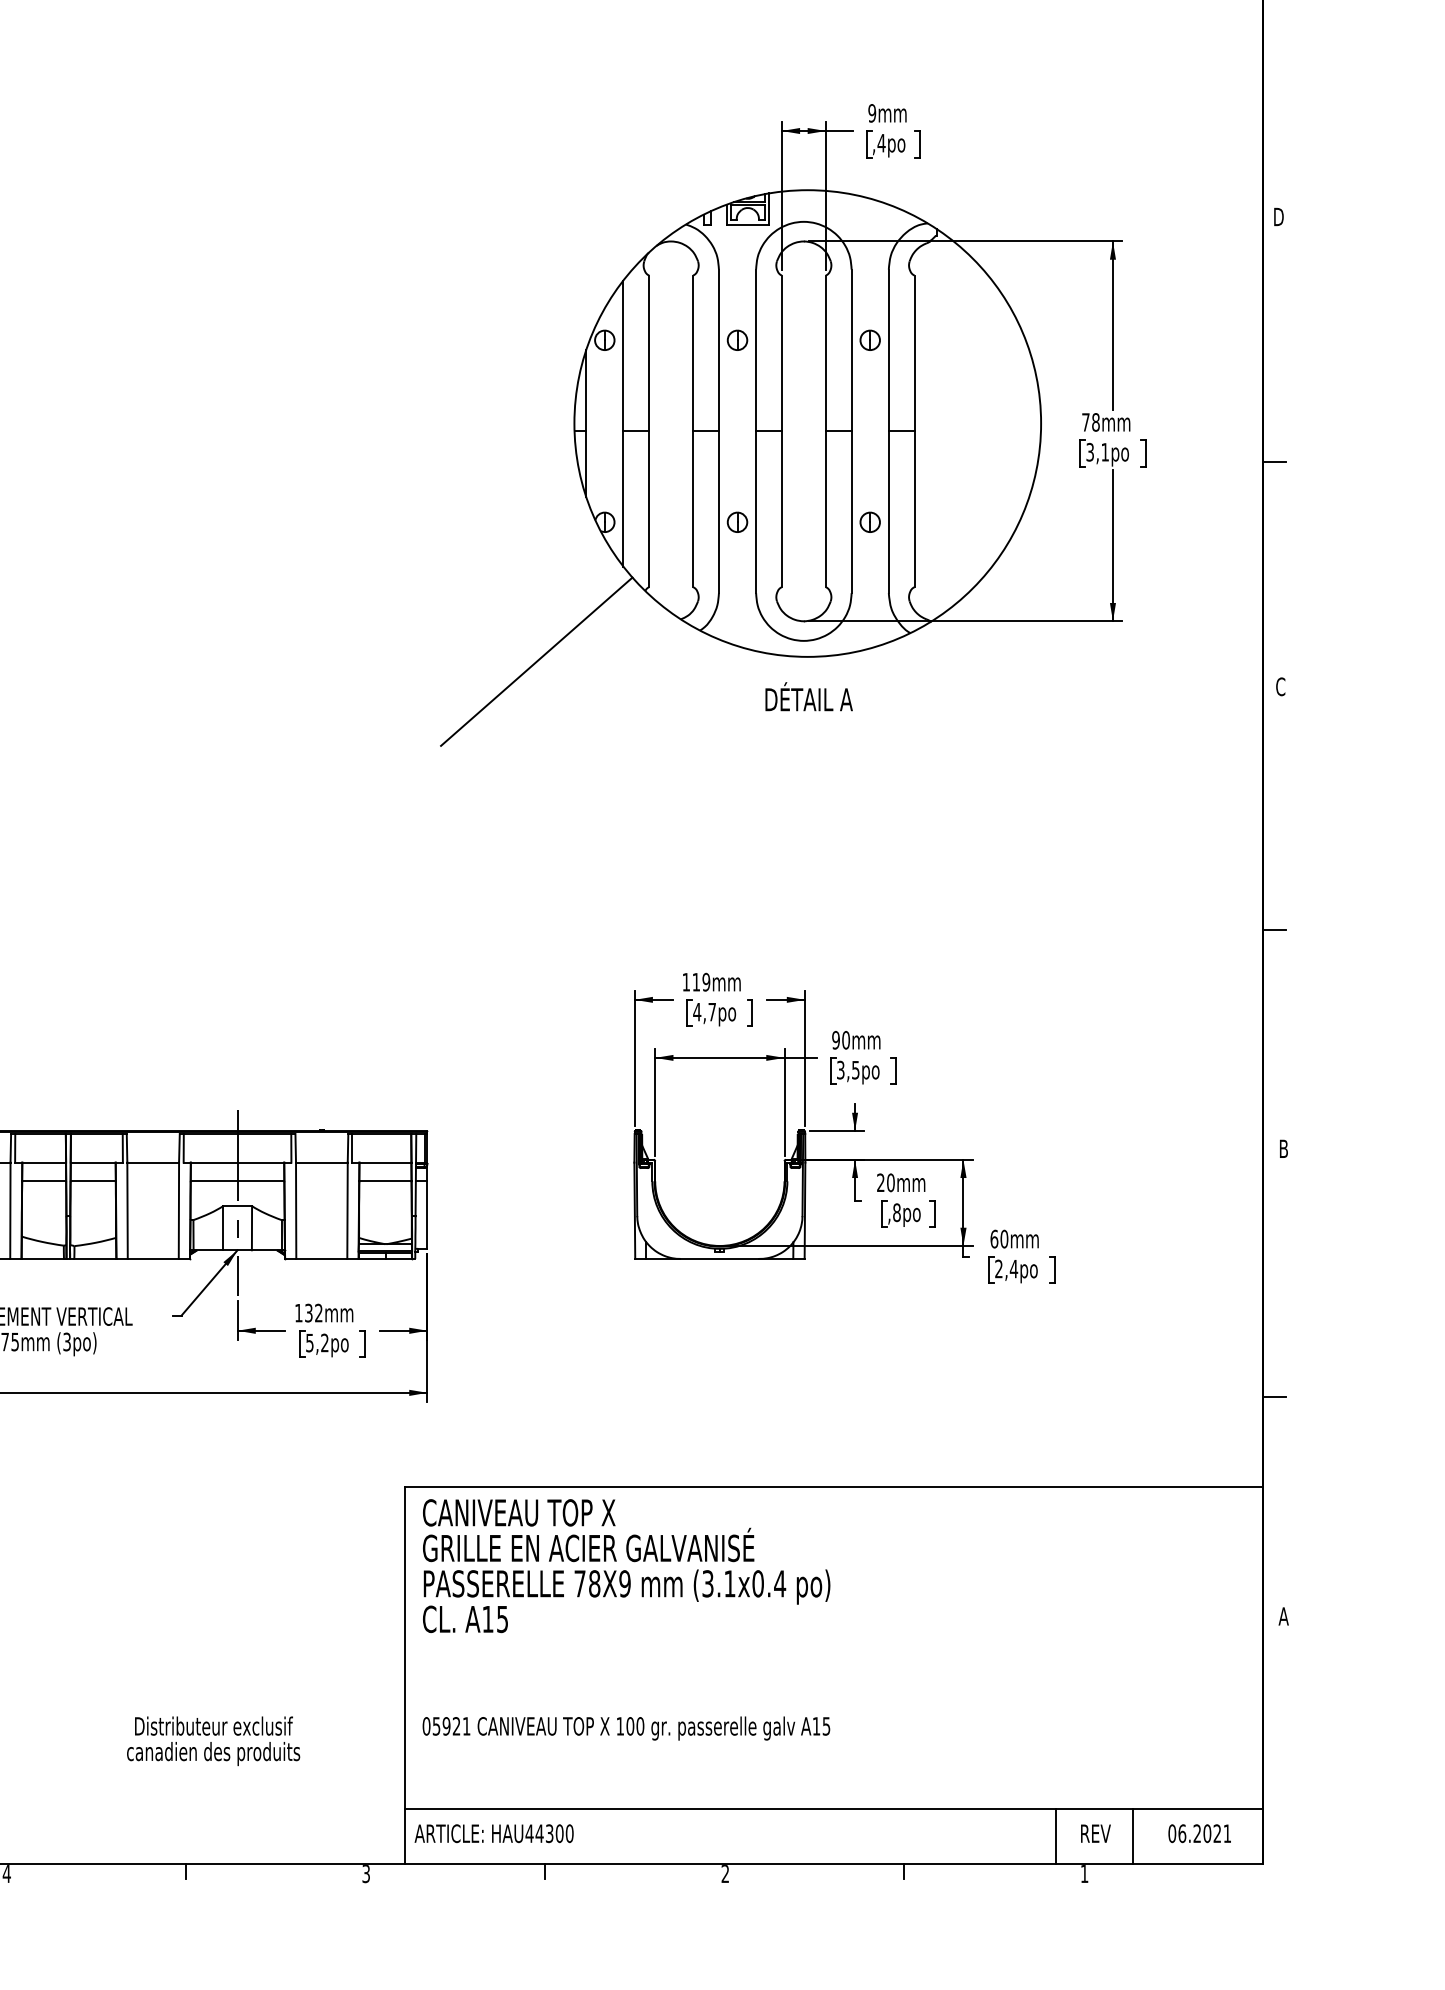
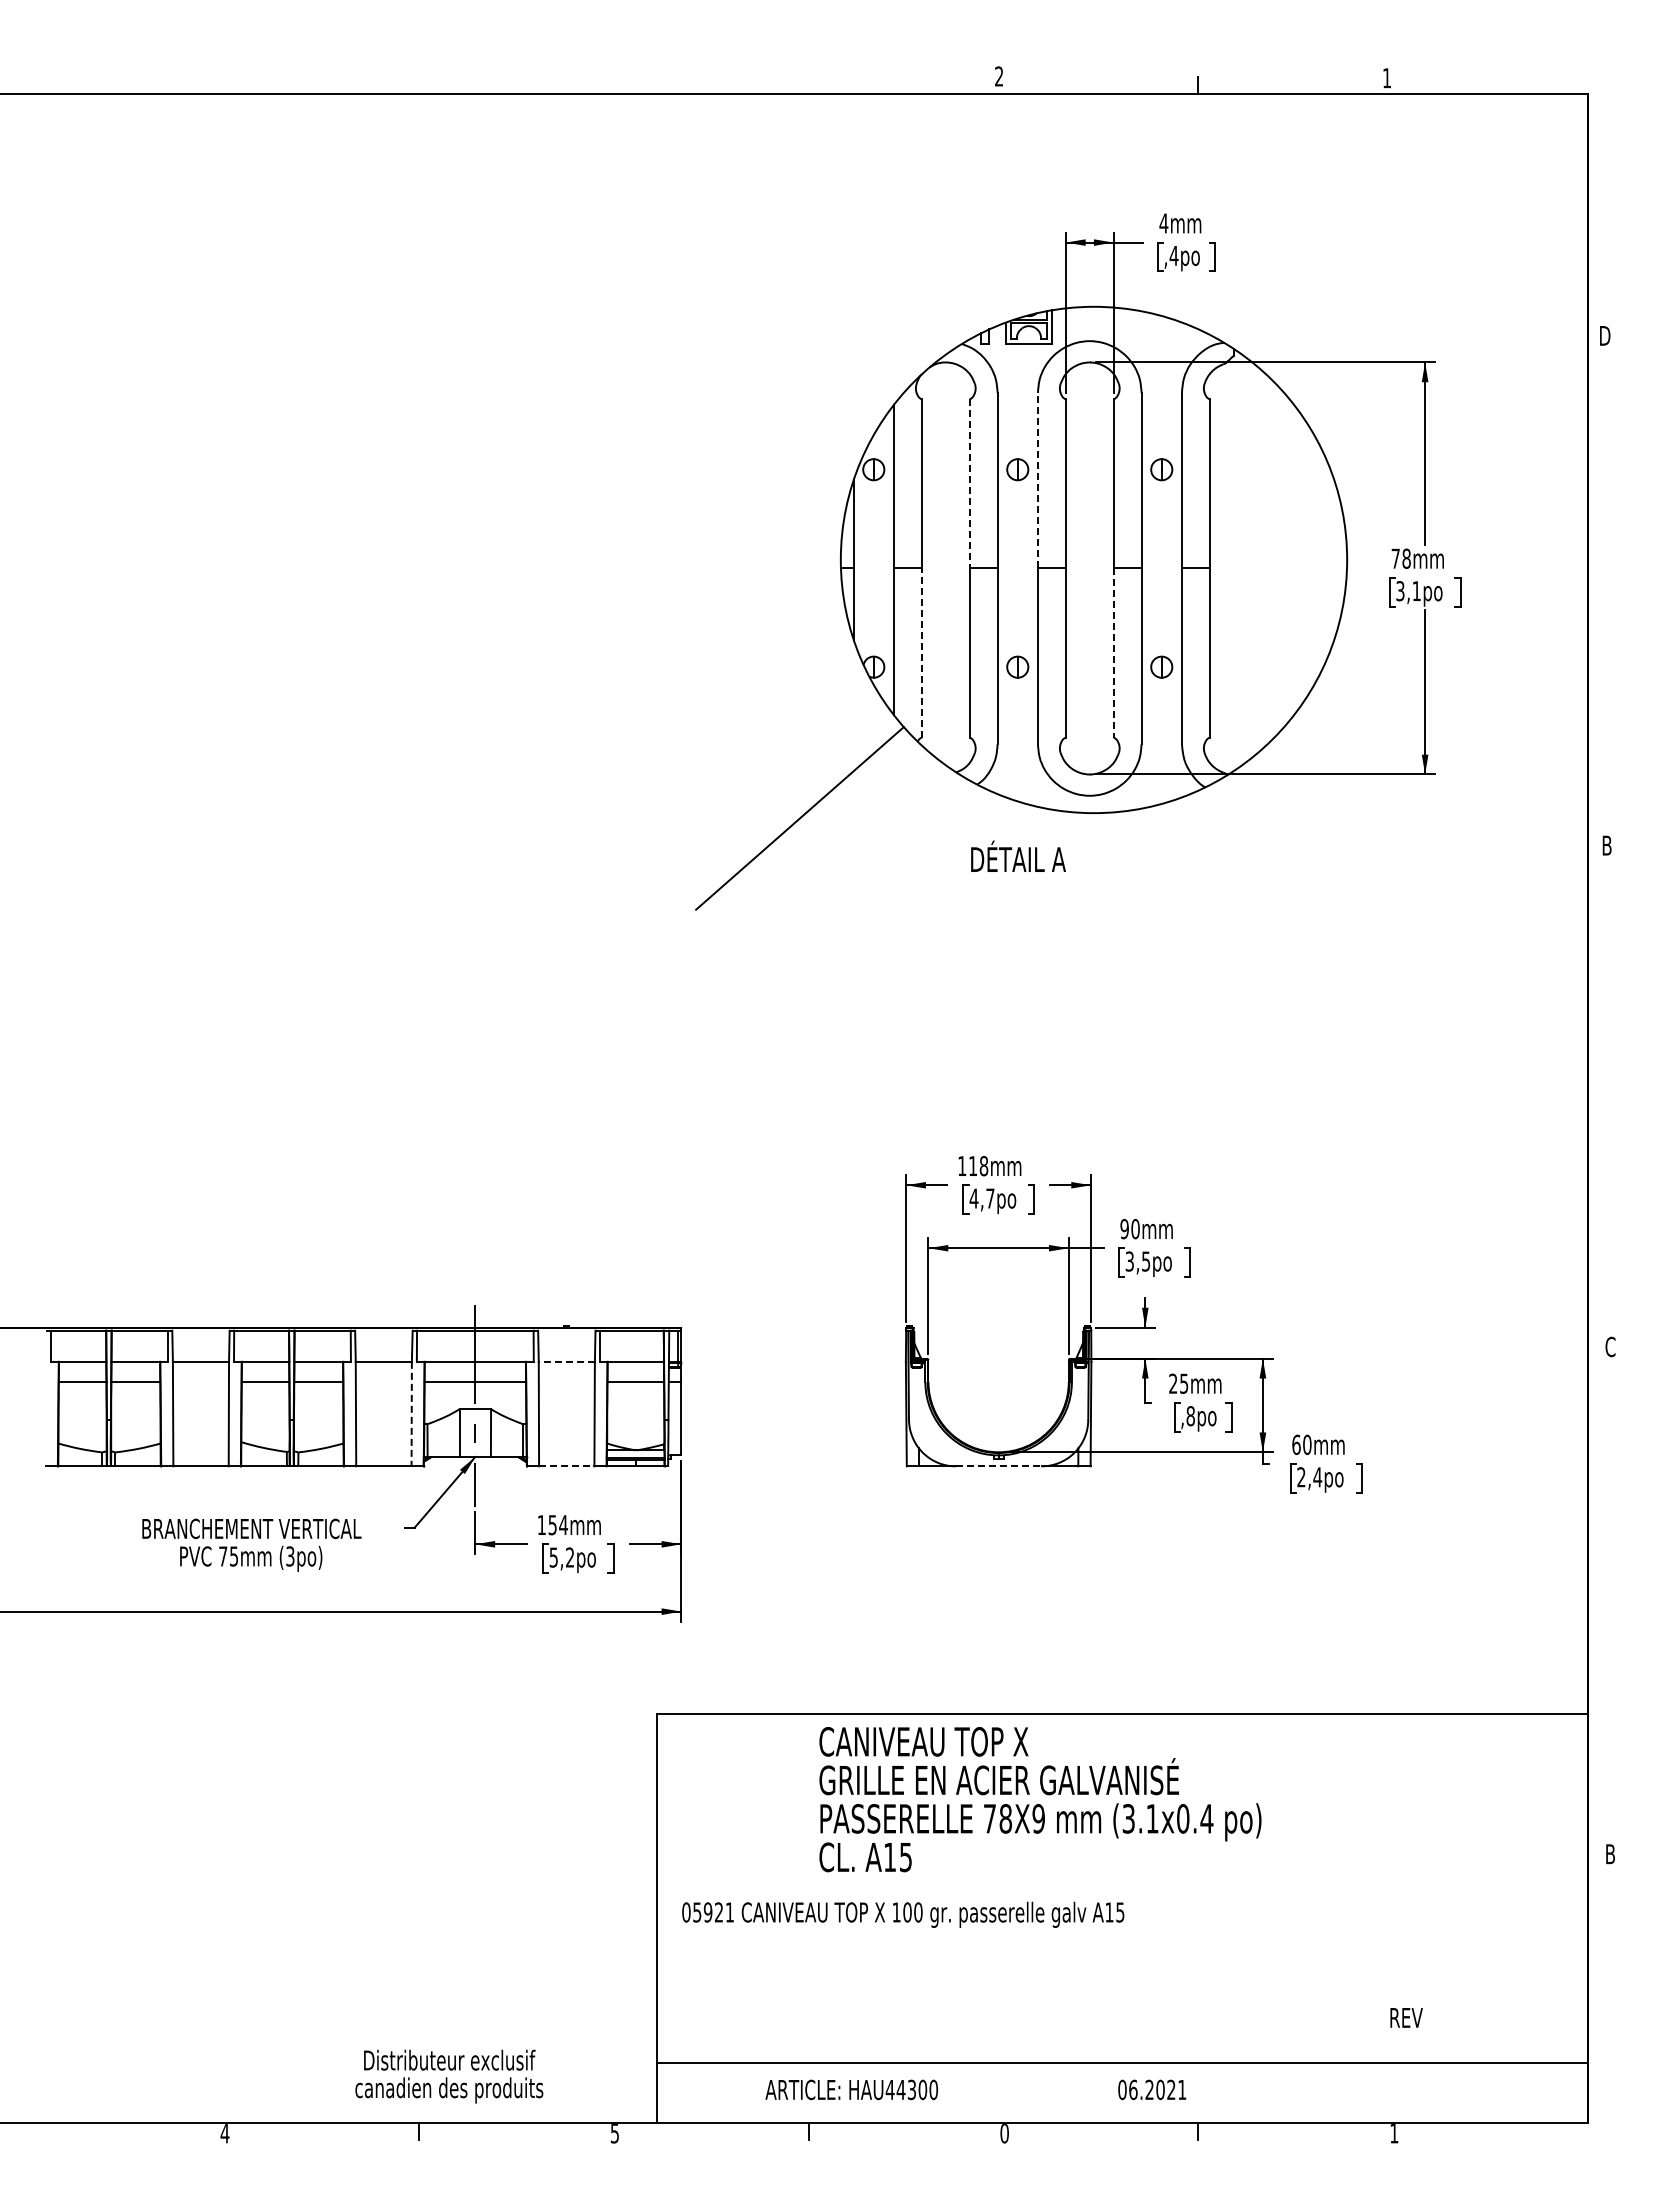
text: (871, 113) -> (1163, 223), 9mm -> 4mm
line: (755, 350) -> (1037, 480), solid -> dashed
line: (693, 353) -> (969, 483), solid -> dashed
line: (1274, 461) -> (1600, 601), removed
line: (648, 509) -> (921, 653), solid -> dashed
line: (825, 509) -> (1113, 653), solid -> dashed
text: (1281, 686) -> (1607, 845), C -> B
text: (809, 695) -> (1018, 855), moved
line: (1274, 930) -> (1600, 1109), removed
text: (705, 982) -> (983, 1166), 119mm -> 118mm
text: (1283, 1148) -> (1610, 1346), B -> C
line: (321, 1162) -> (566, 1361), solid -> dashed
text: (891, 1182) -> (1184, 1383), 20mm -> 25mm
line: (178, 1211) -> (411, 1414), solid -> dashed
line: (321, 1259) -> (566, 1466), solid -> dashed
line: (719, 1259) -> (998, 1466), solid -> dashed
text: (314, 1312) -> (558, 1524), 132mm -> 154mm
line: (1274, 1397) -> (1600, 1616), removed
text: (626, 1566) -> (1040, 1799), moved
text: (1282, 1616) -> (1609, 1854), A -> B
text: (626, 1728) -> (903, 1914), moved
text: (213, 1741) -> (449, 2076), moved
text: (493, 1833) -> (851, 2089), moved
text: (1095, 1833) -> (1406, 2017), moved
text: (1199, 1833) -> (1152, 2089), moved
line: (1055, 1836) -> (1362, 2092), removed
line: (1133, 1836) -> (1447, 2092), removed
text: (365, 1873) -> (614, 2133), 3 -> 5
text: (725, 1873) -> (1004, 2133), 2 -> 0

